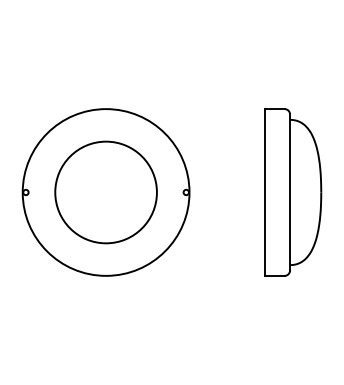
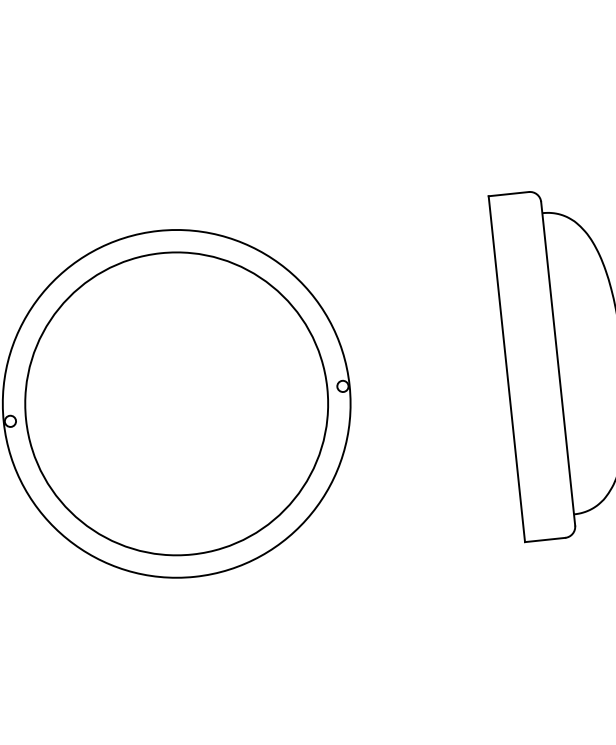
circle: (105, 192) -> (175, 404), size x1.43

